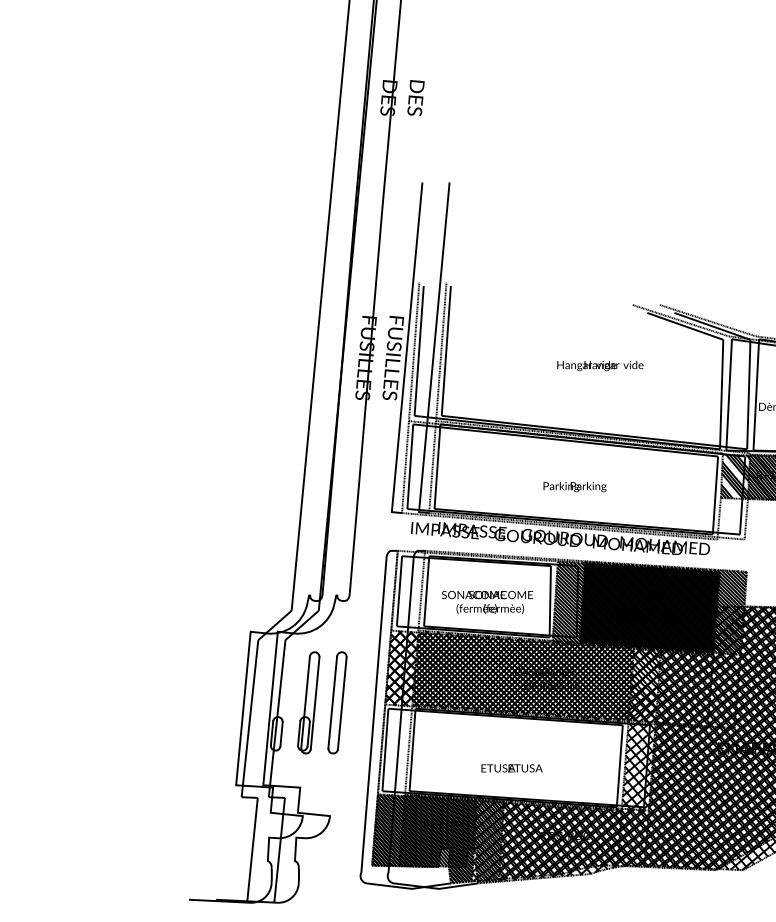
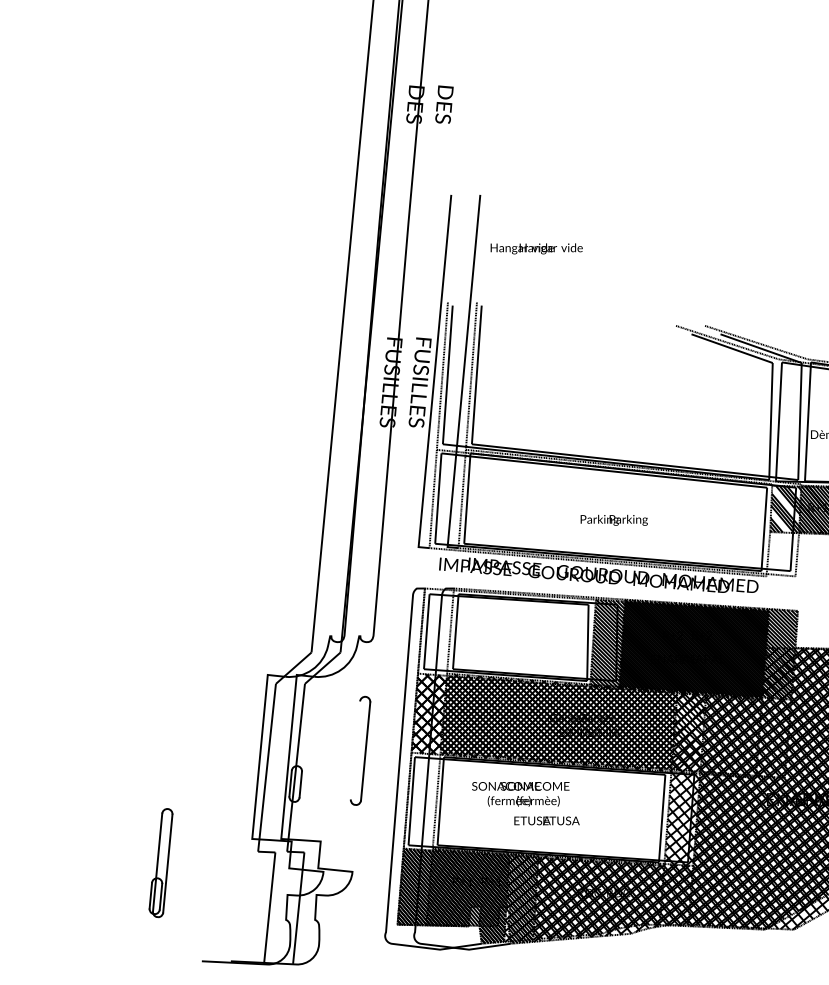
text: (600, 365) -> (536, 248), moved
text: (487, 602) -> (520, 794), moved
part: (308, 702) -> (160, 862), moved
line: (332, 702) -> (355, 750), removed

